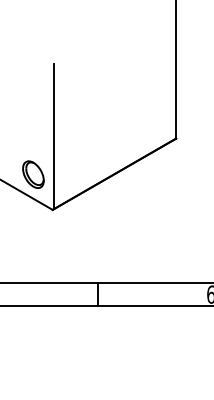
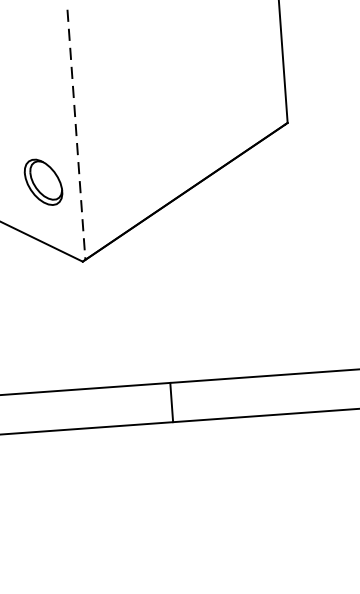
line: (54, 137) -> (76, 136), solid -> dashed
part: (33, 174) -> (43, 181), moved

